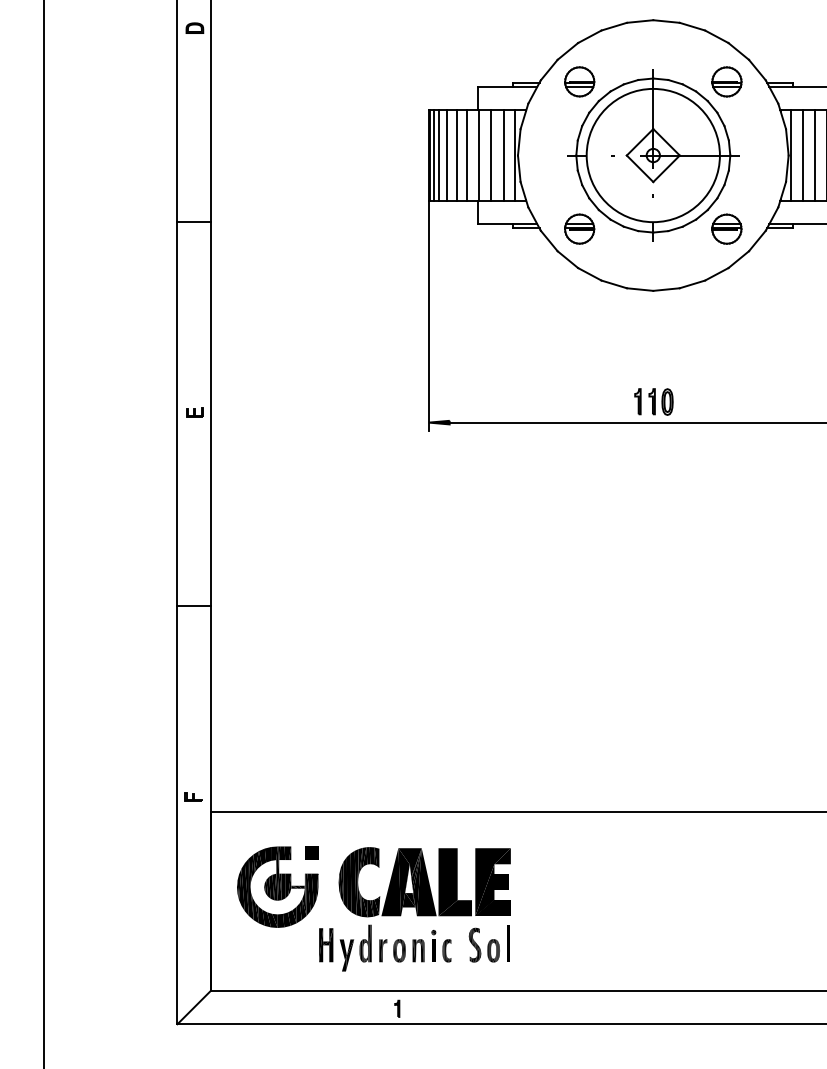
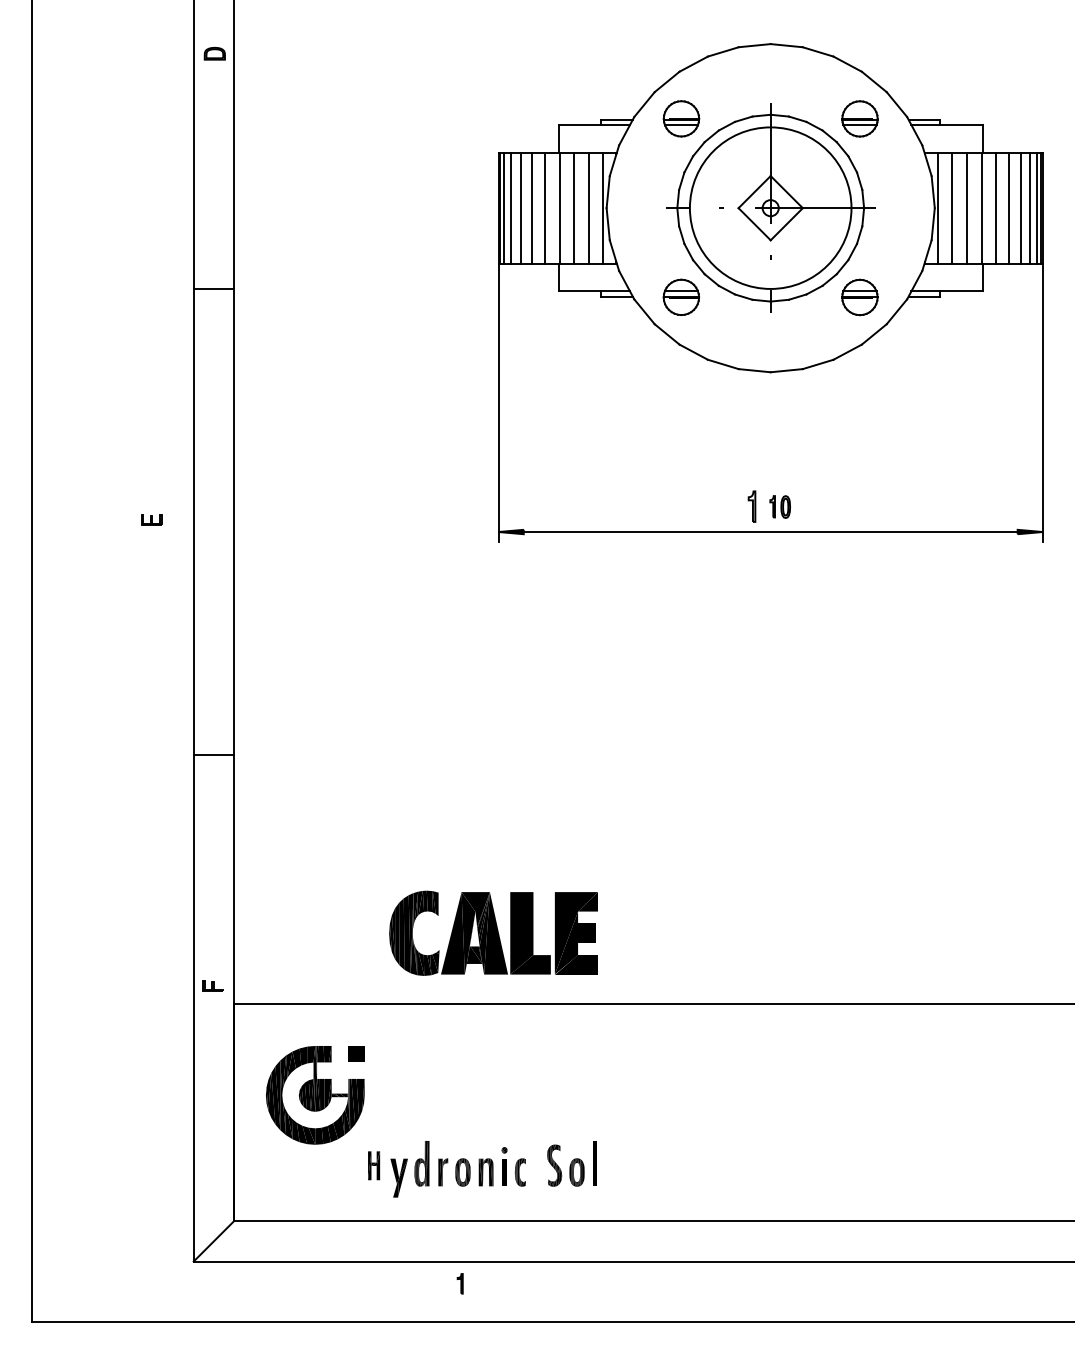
part: (661, 401) -> (780, 506), size x0.7
part: (194, 412) -> (151, 519), moved
part: (424, 881) -> (493, 932), moved
part: (325, 945) -> (373, 1165), size x0.7
part: (396, 1008) -> (459, 1283), moved

